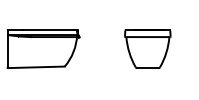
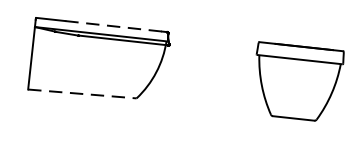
line: (48, 30) -> (113, 26), solid -> dashed
line: (36, 67) -> (82, 94), solid -> dashed

